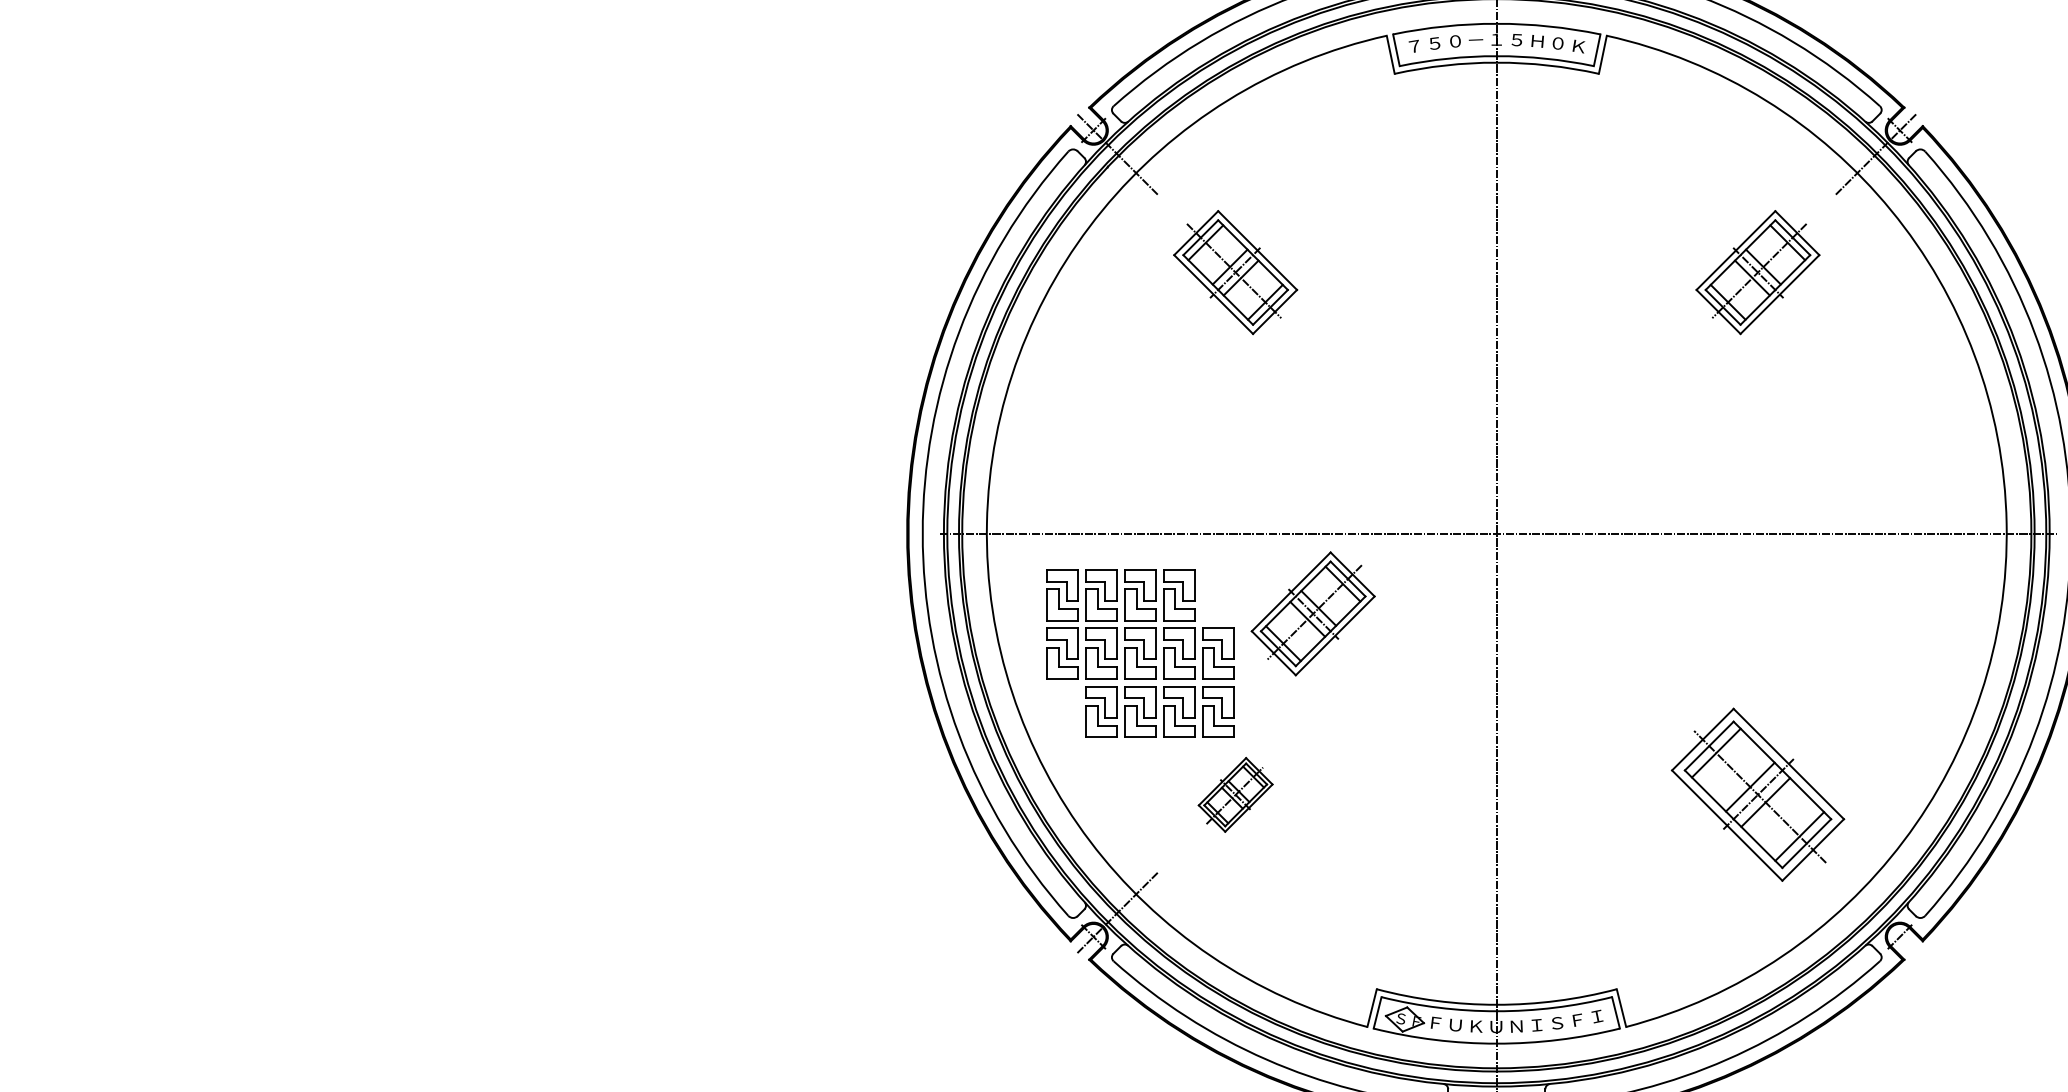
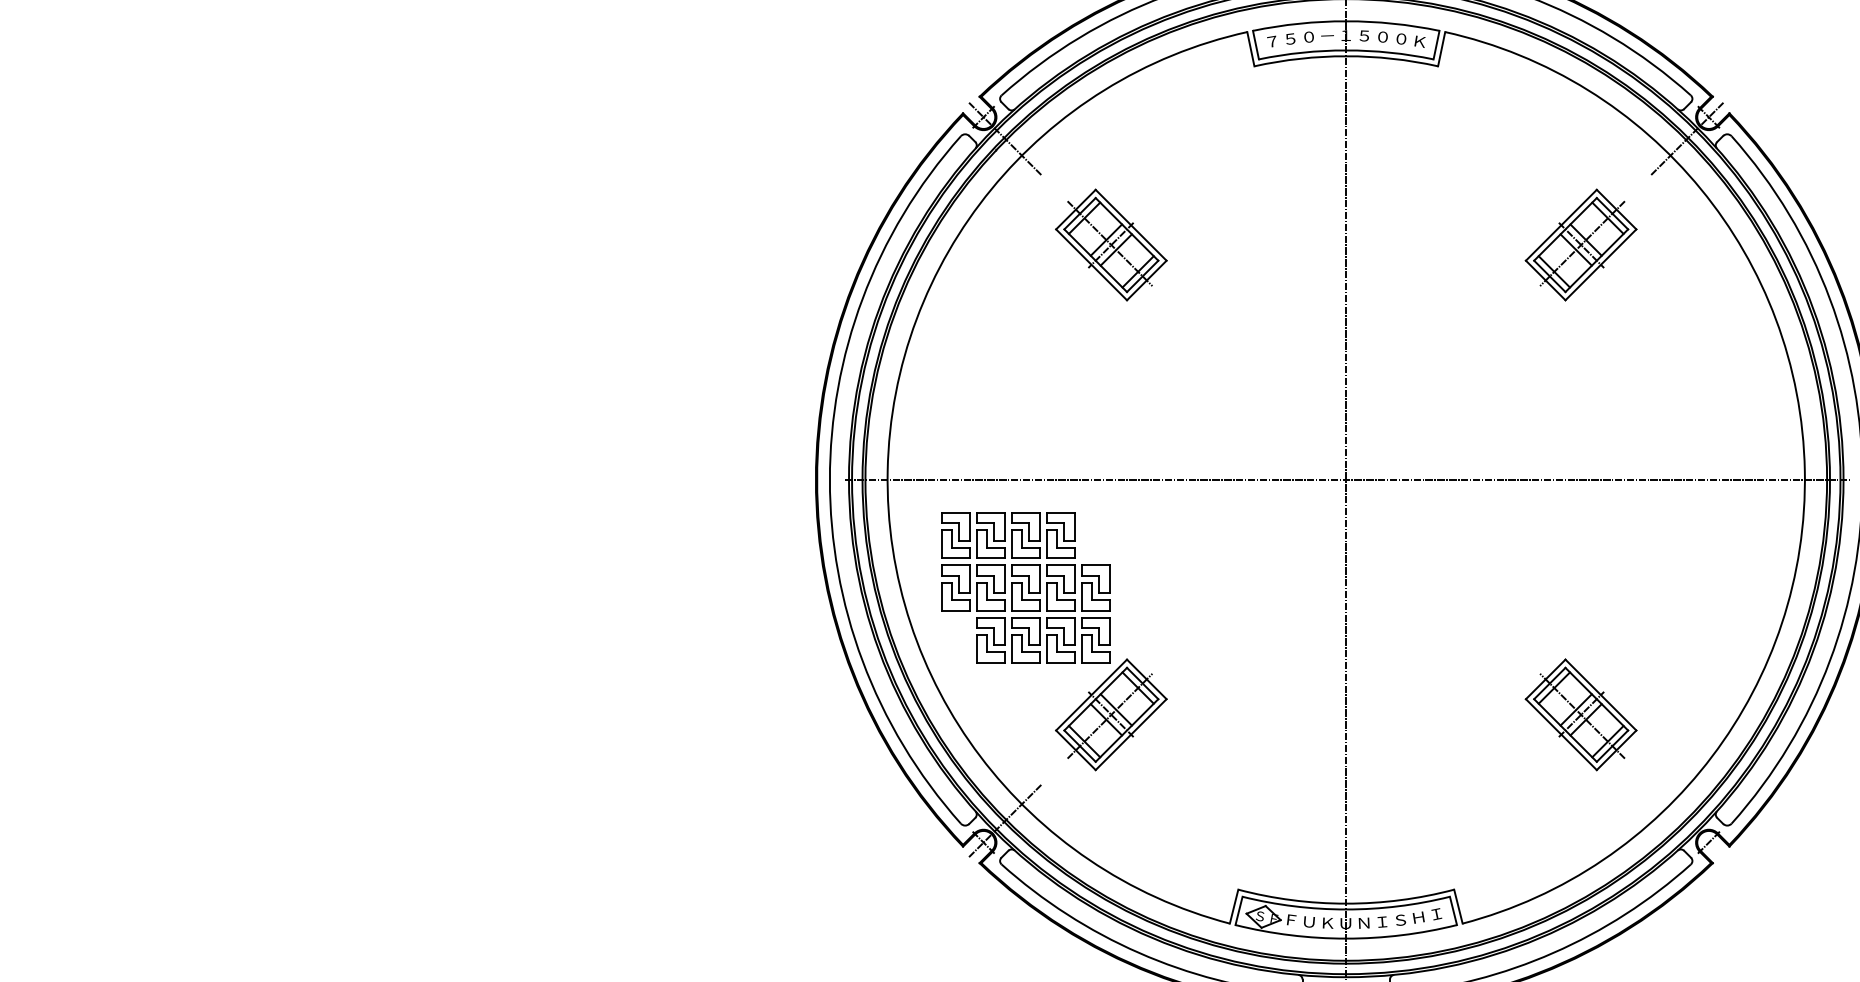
text: (1537, 40) -> (1382, 36), Ｈ -> ０
part: (1312, 613) -> (1180, 551), removed
part: (1235, 794) -> (1111, 714), size x1.67
part: (1757, 794) -> (1580, 714), size x0.71
text: (1577, 1020) -> (1418, 917), Ｆ -> Ｈ

